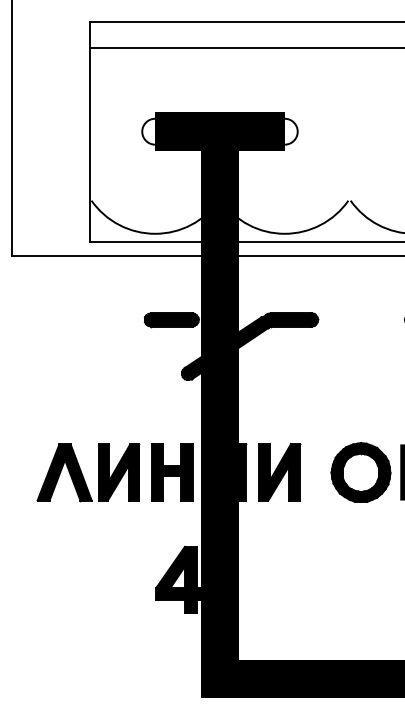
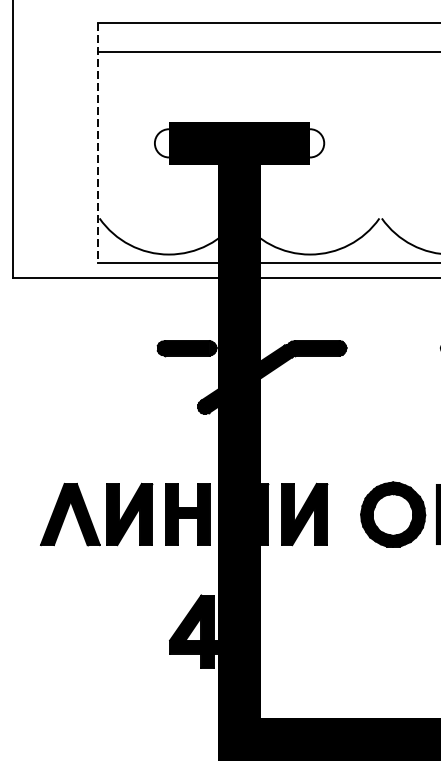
line: (90, 132) -> (98, 144), solid -> dashed

